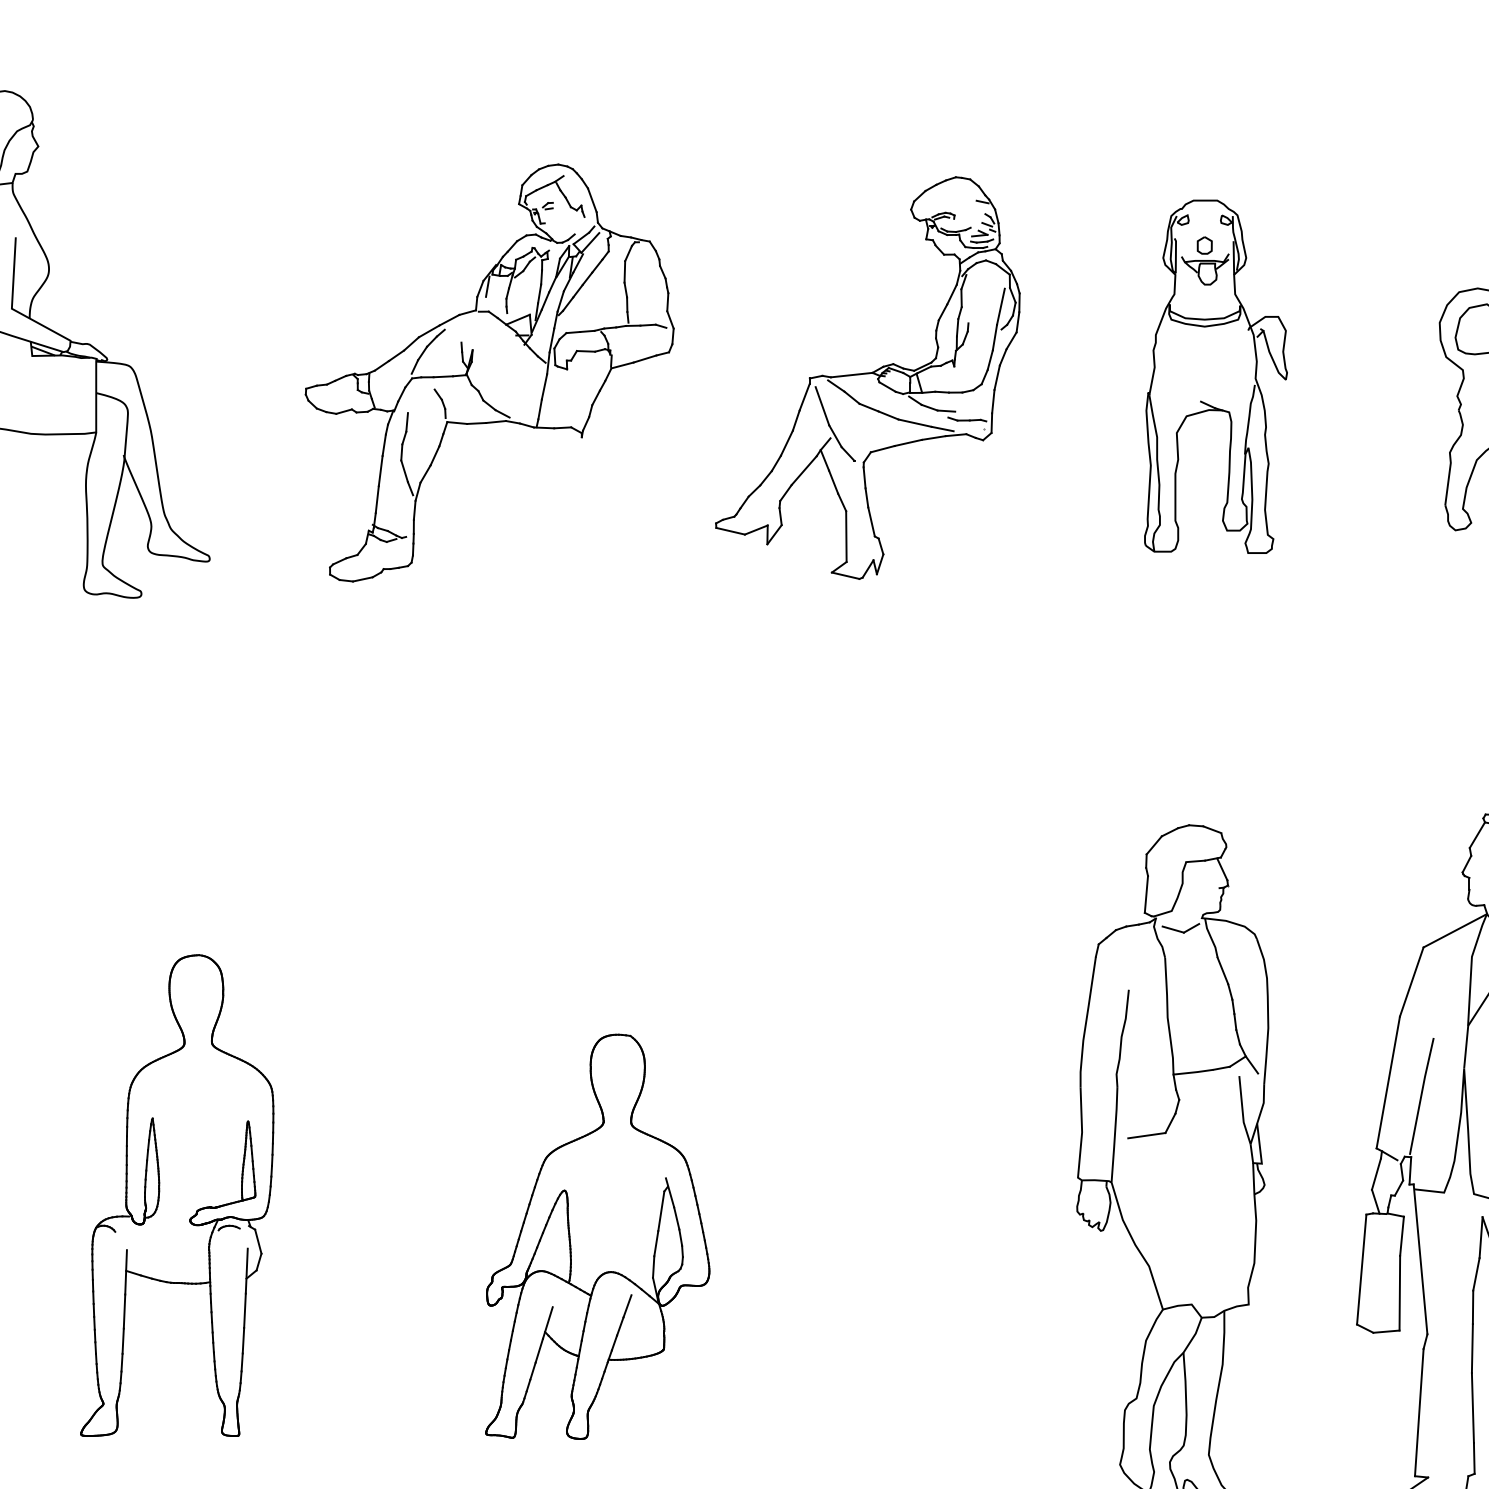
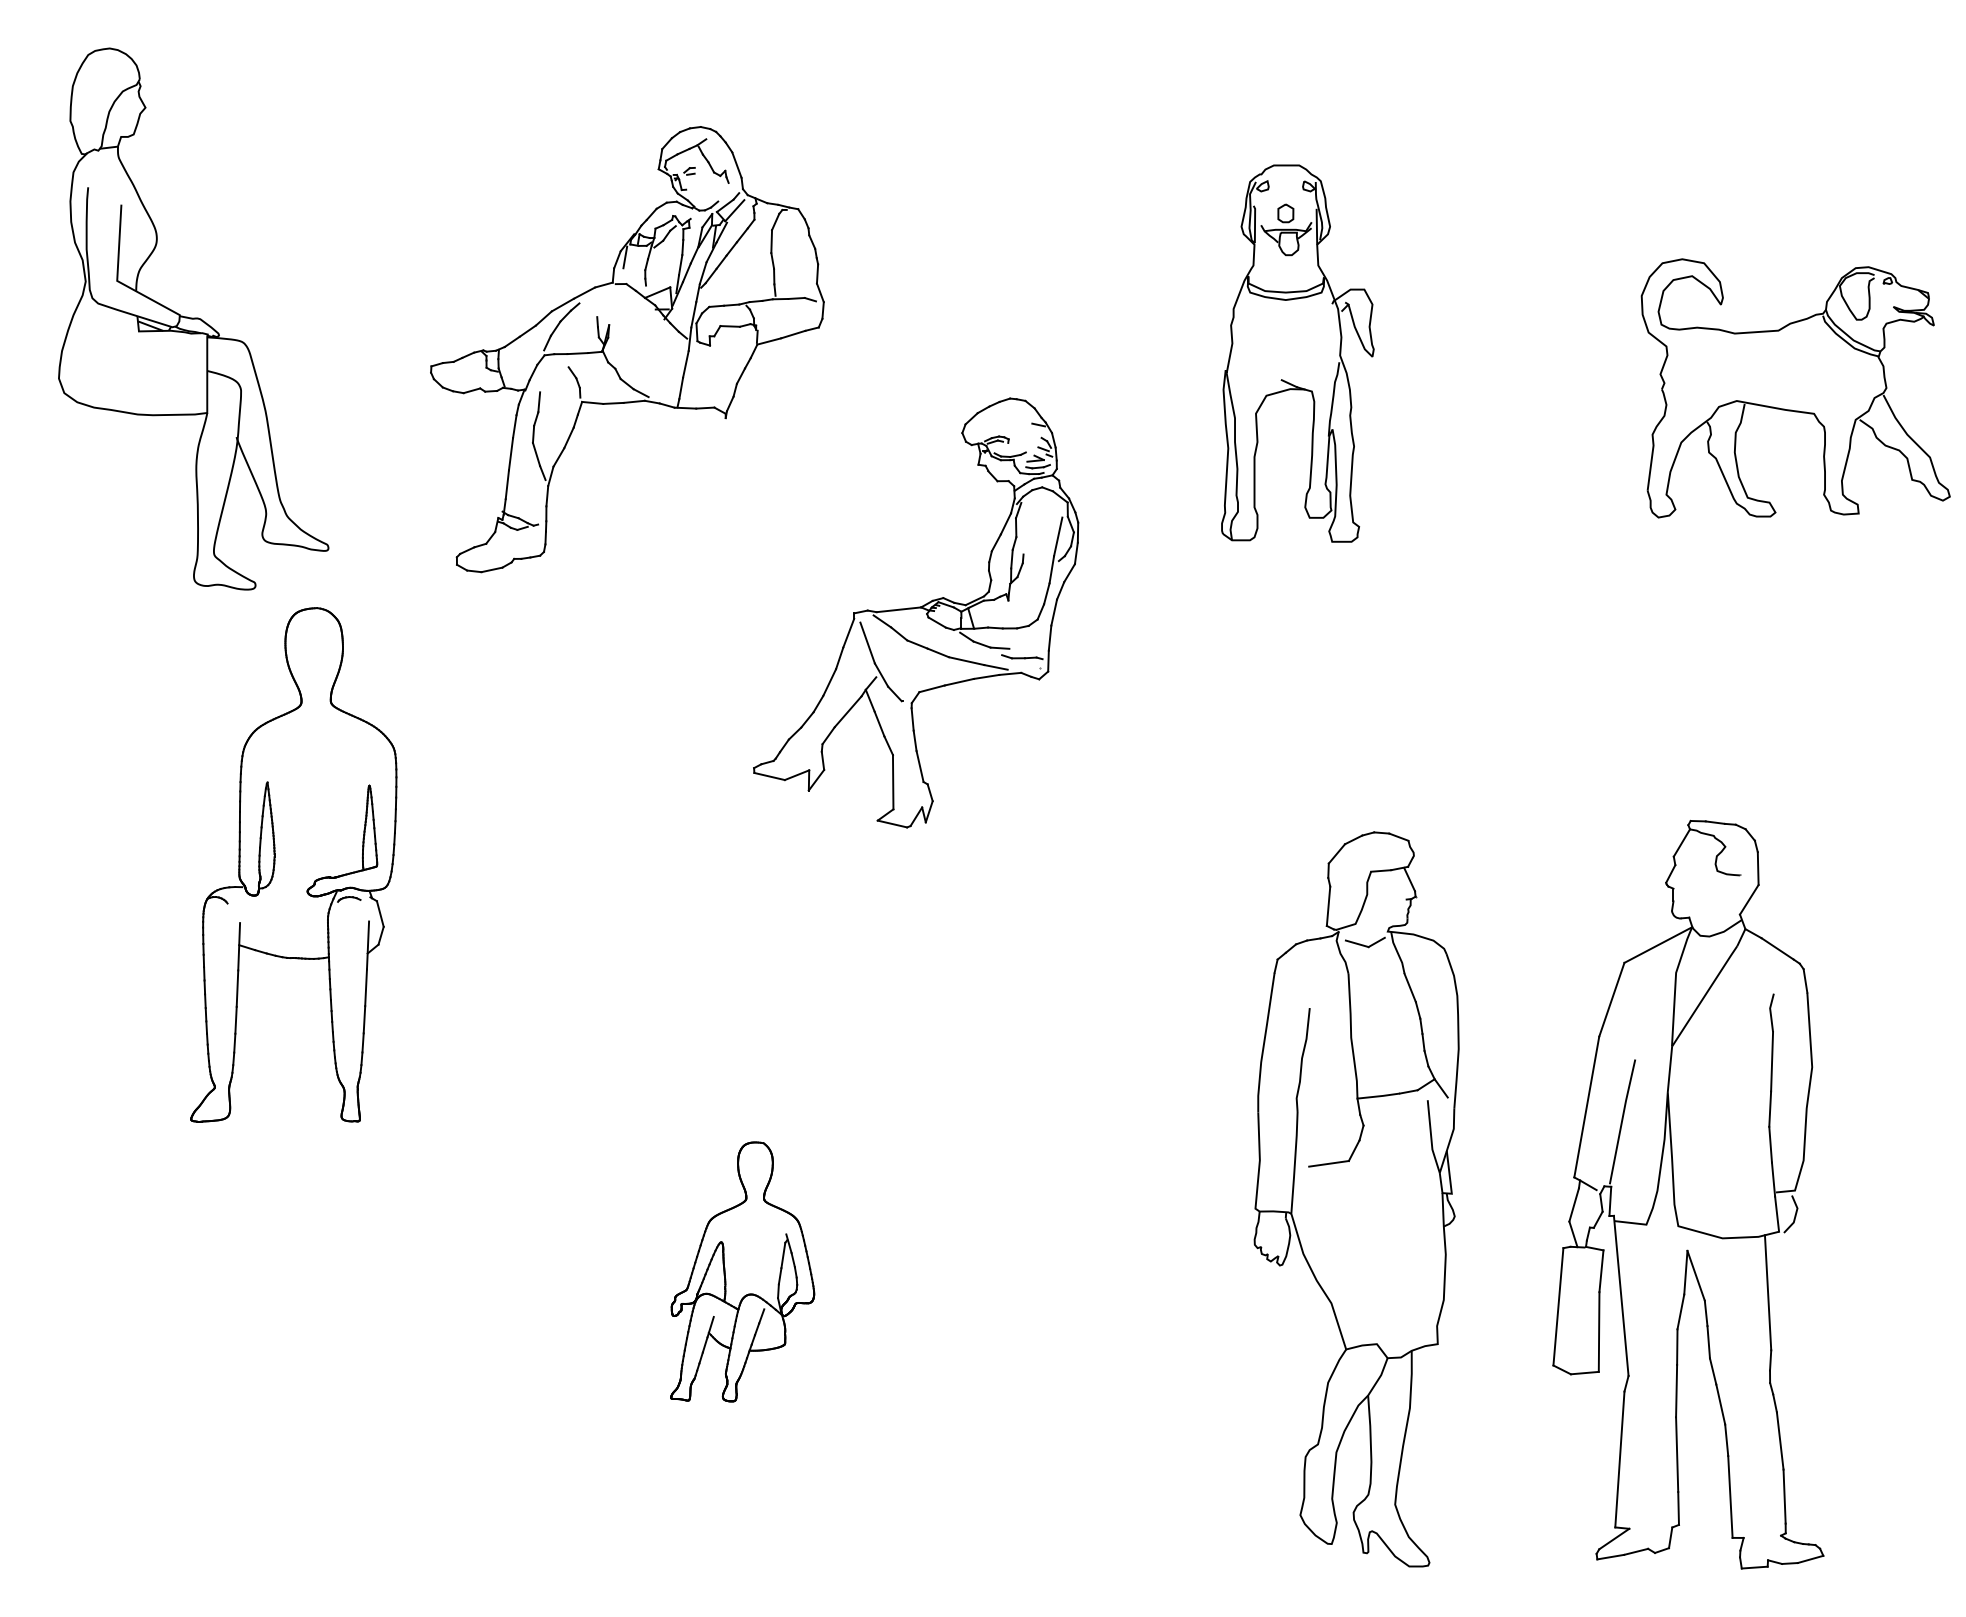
part: (1215, 376) -> (1297, 353), moved
part: (868, 377) -> (916, 612), moved
part: (176, 1195) -> (293, 864), moved
part: (597, 1236) -> (742, 1271), size x0.6

